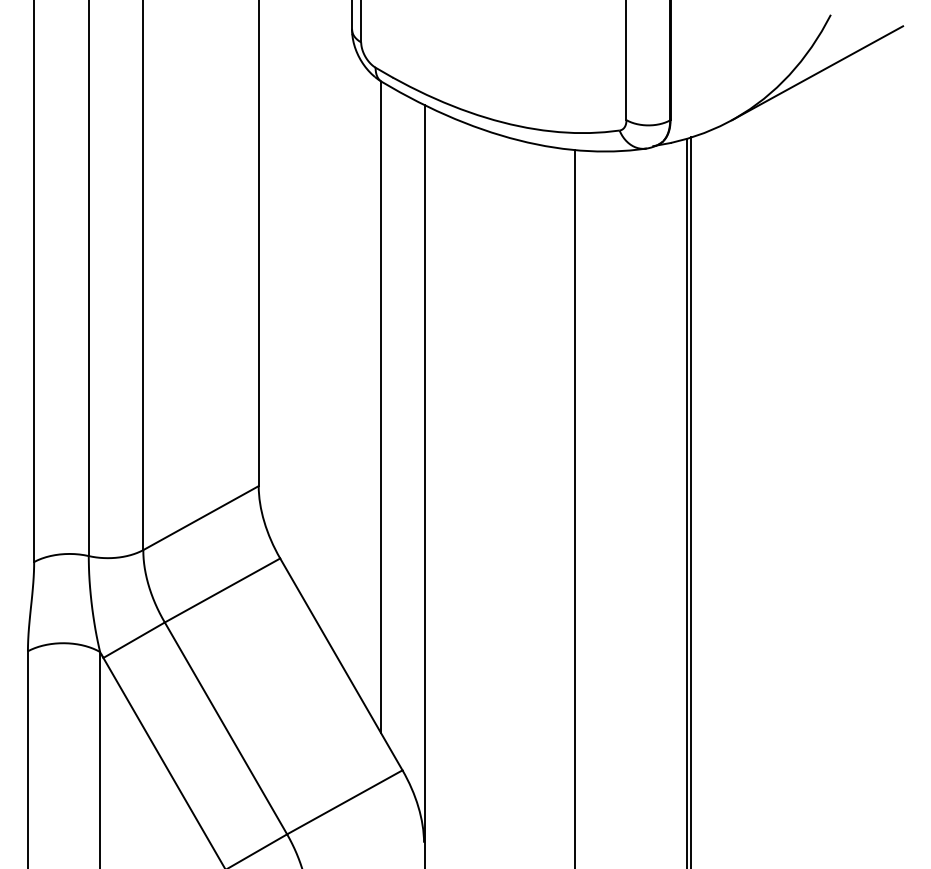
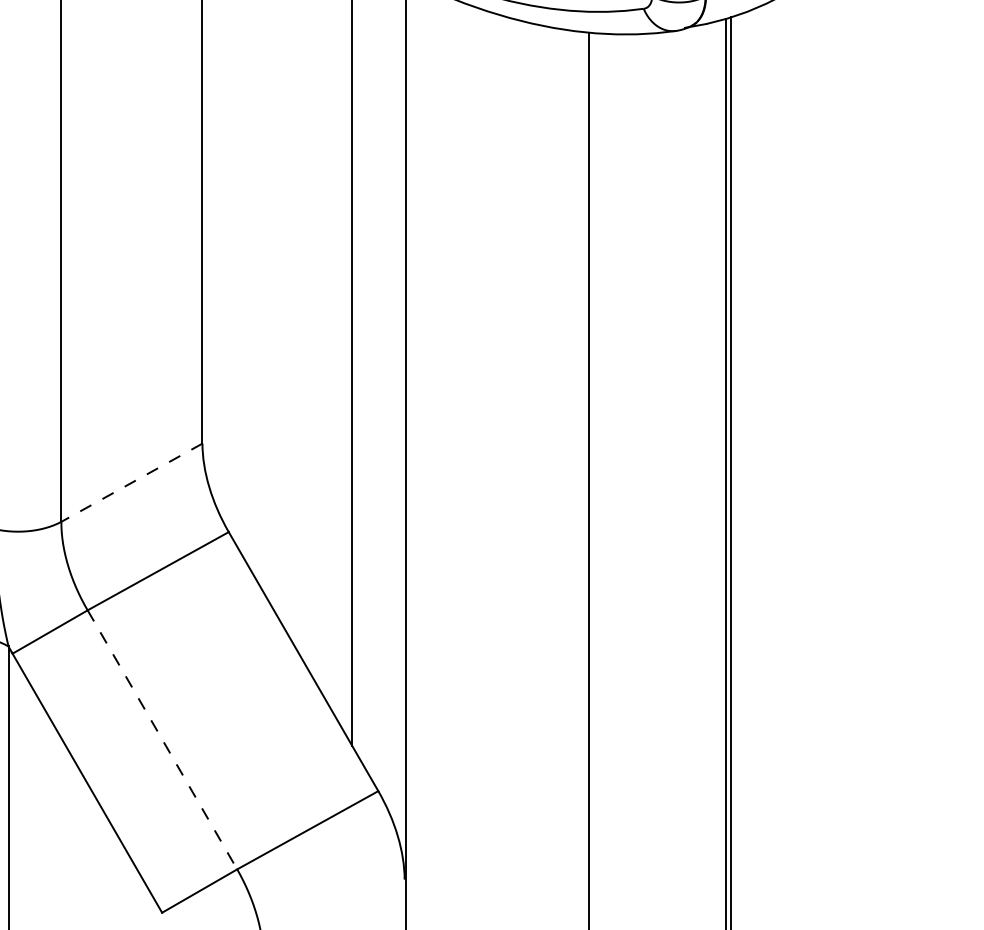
line: (201, 518) -> (132, 483), solid -> dashed
line: (226, 728) -> (163, 739), solid -> dashed

